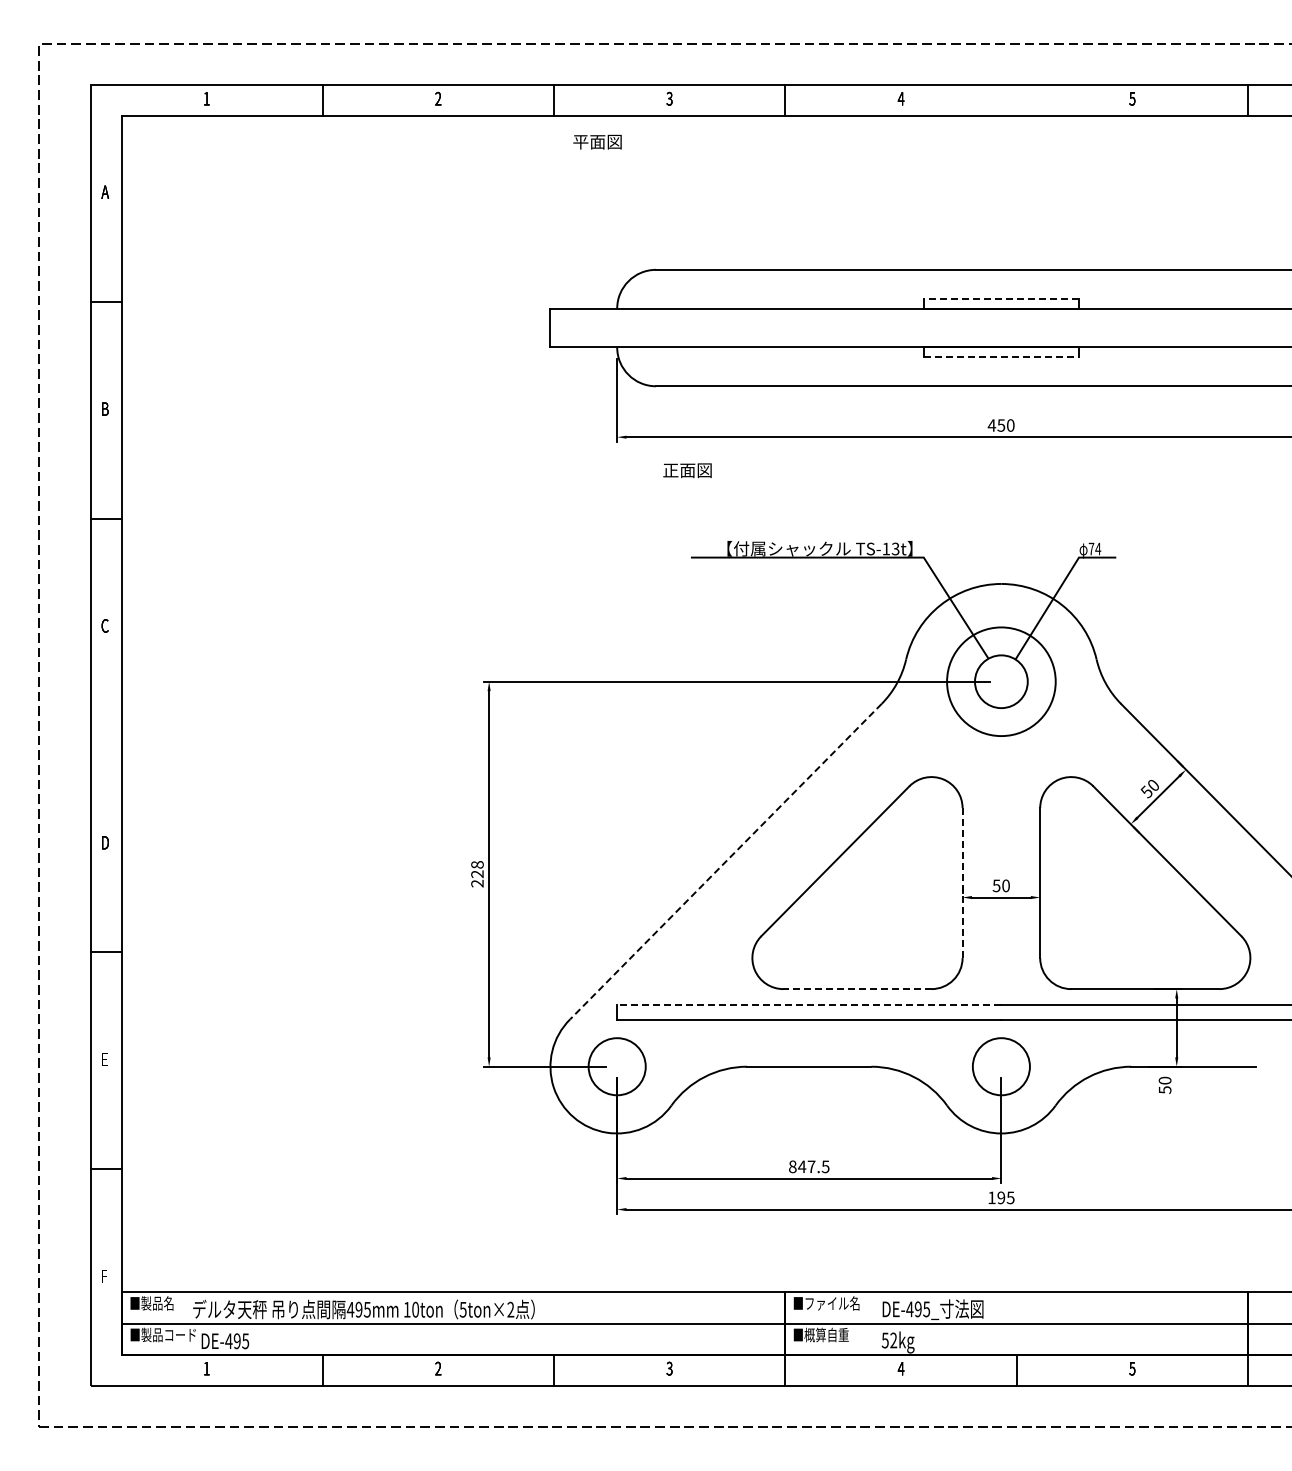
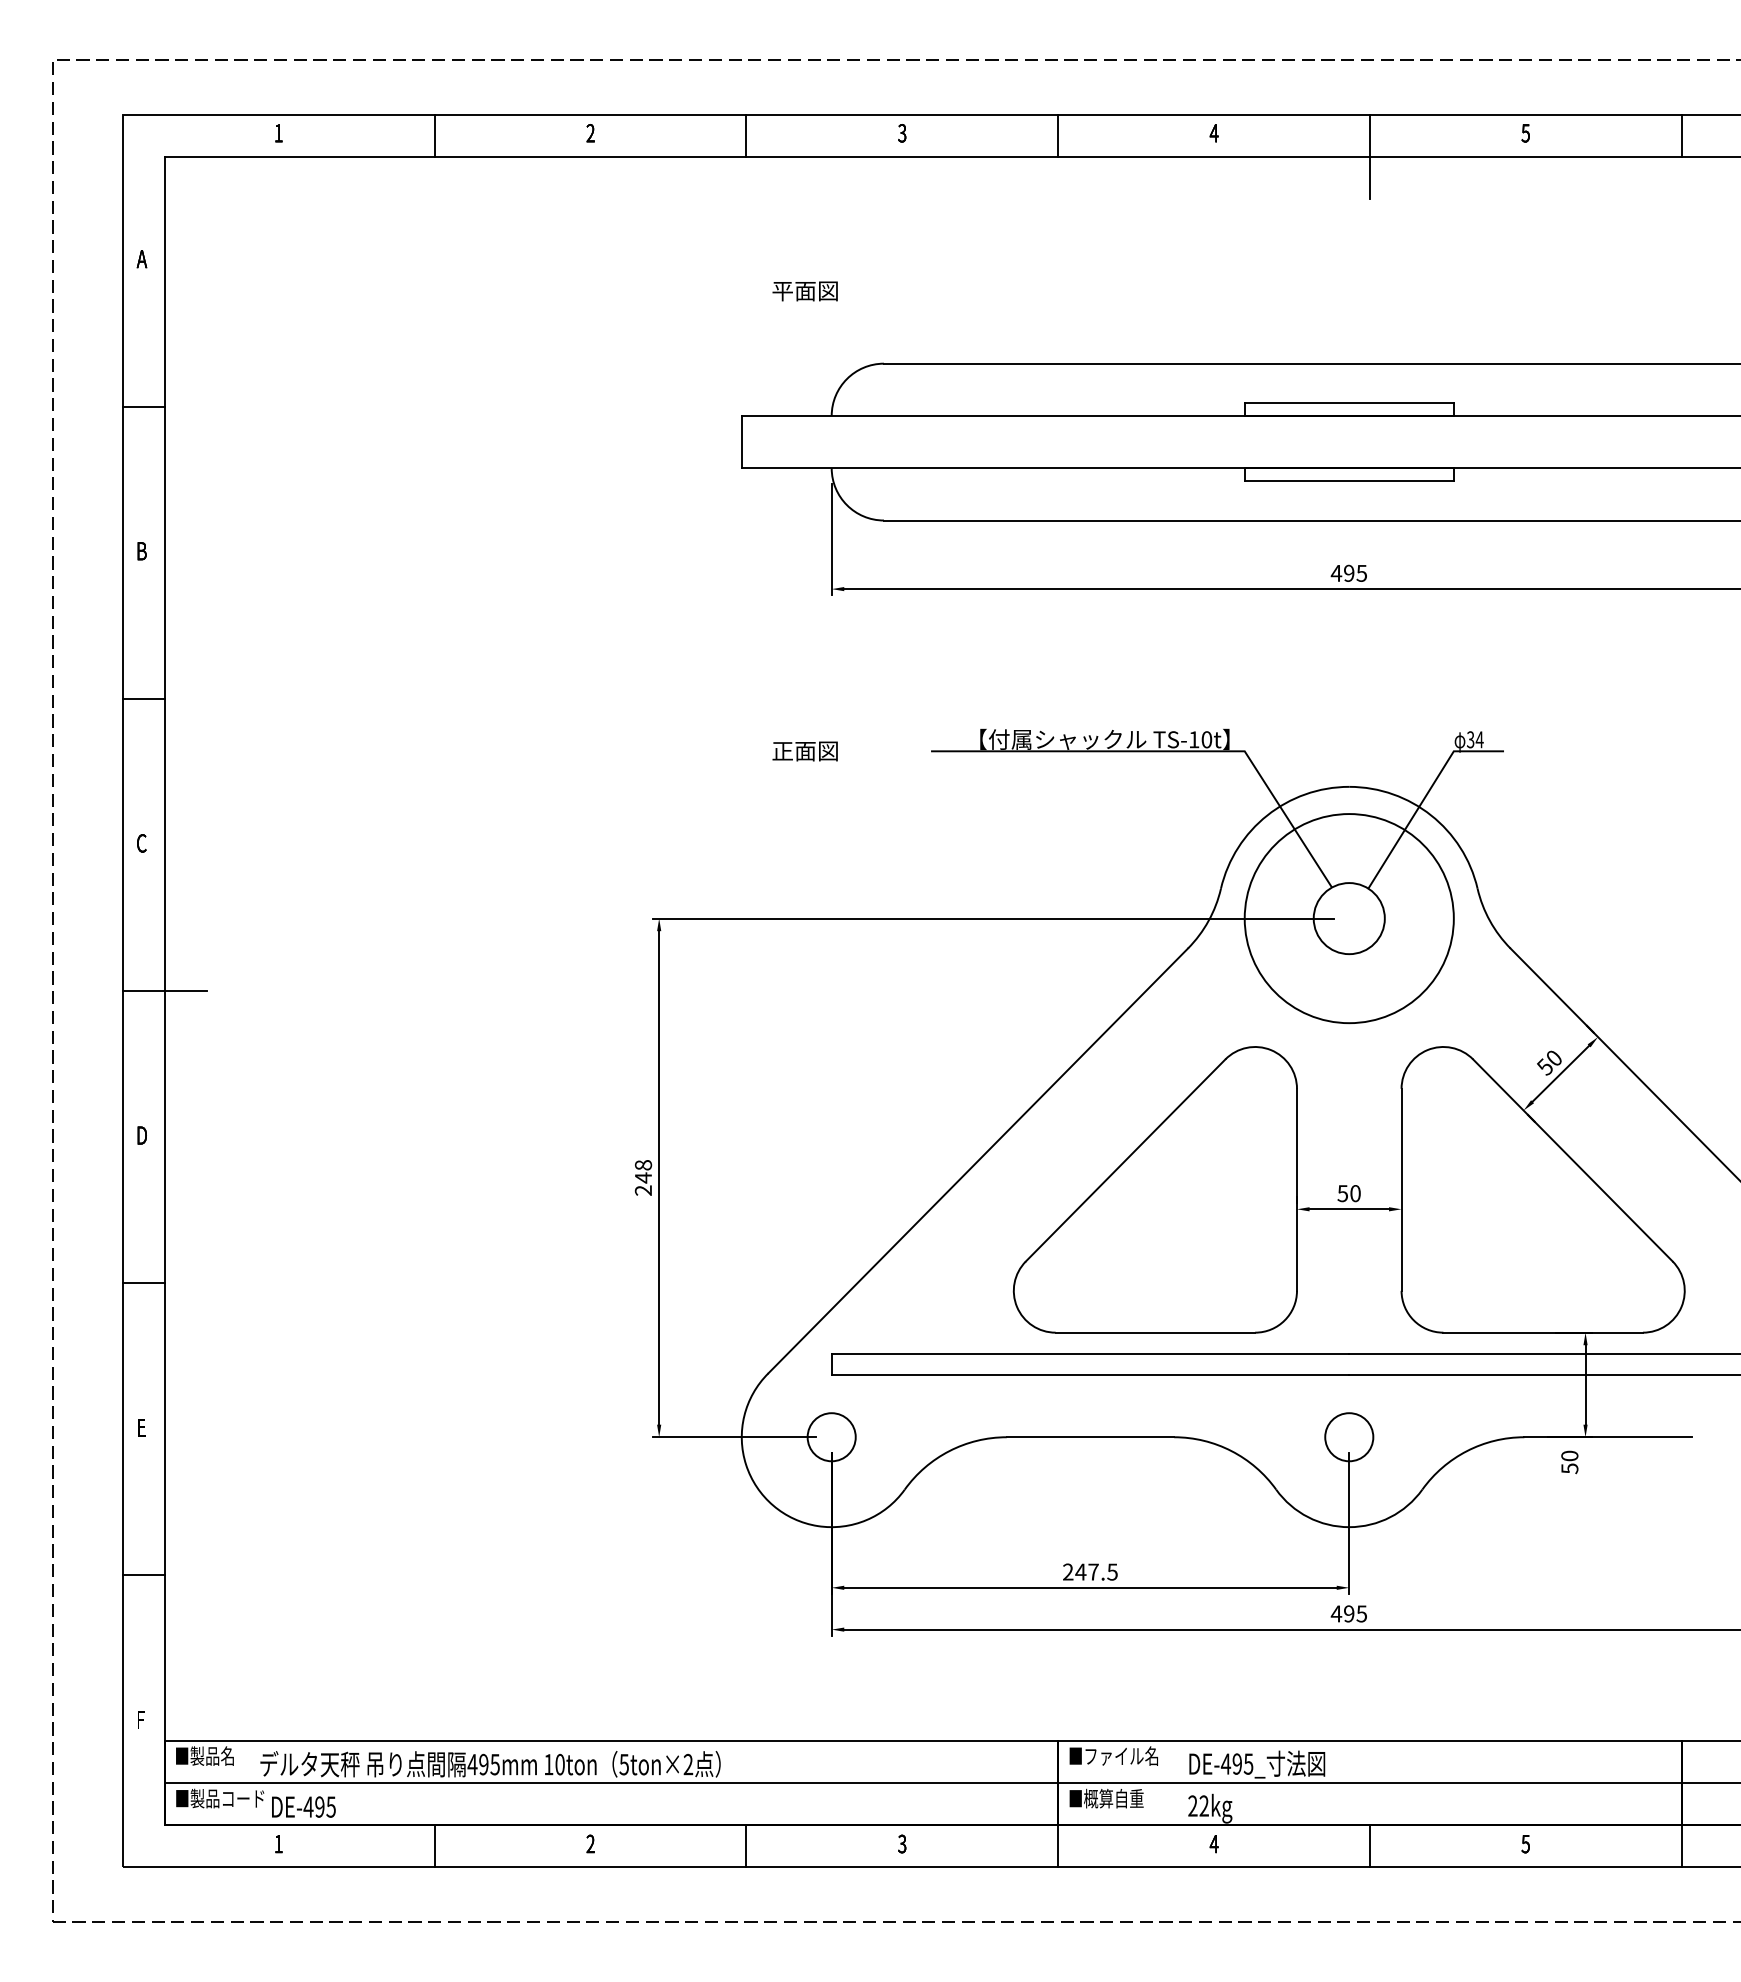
line: (1016, 115) -> (1369, 155), added
text: (597, 141) -> (805, 290), moved
line: (1001, 299) -> (1349, 403), dashed -> solid
line: (1001, 356) -> (1349, 480), dashed -> solid
text: (1005, 425) -> (1354, 573), 450 -> 495
text: (687, 470) -> (805, 751), moved
text: (895, 548) -> (1206, 739), TS-13t -> TS-10t
text: (1091, 548) -> (1470, 739), 74 -> 34
circle: (1001, 681) -> (1349, 918), size x1.43
line: (122, 735) -> (165, 991), added
line: (725, 861) -> (977, 1160), dashed -> solid
text: (477, 874) -> (643, 1178), 228 -> 248
line: (962, 883) -> (1296, 1190), dashed -> solid
line: (856, 989) -> (1154, 1333), dashed -> solid
line: (808, 1004) -> (1089, 1353), dashed -> solid
circle: (617, 1066) -> (832, 1436), size x0.62
circle: (1001, 1066) -> (1349, 1436), size x0.62
text: (792, 1166) -> (1067, 1571), 847.5 -> 247.5
text: (991, 1197) -> (1335, 1613), 195 -> 495
text: (884, 1340) -> (1191, 1806), 52kg -> 22kg

